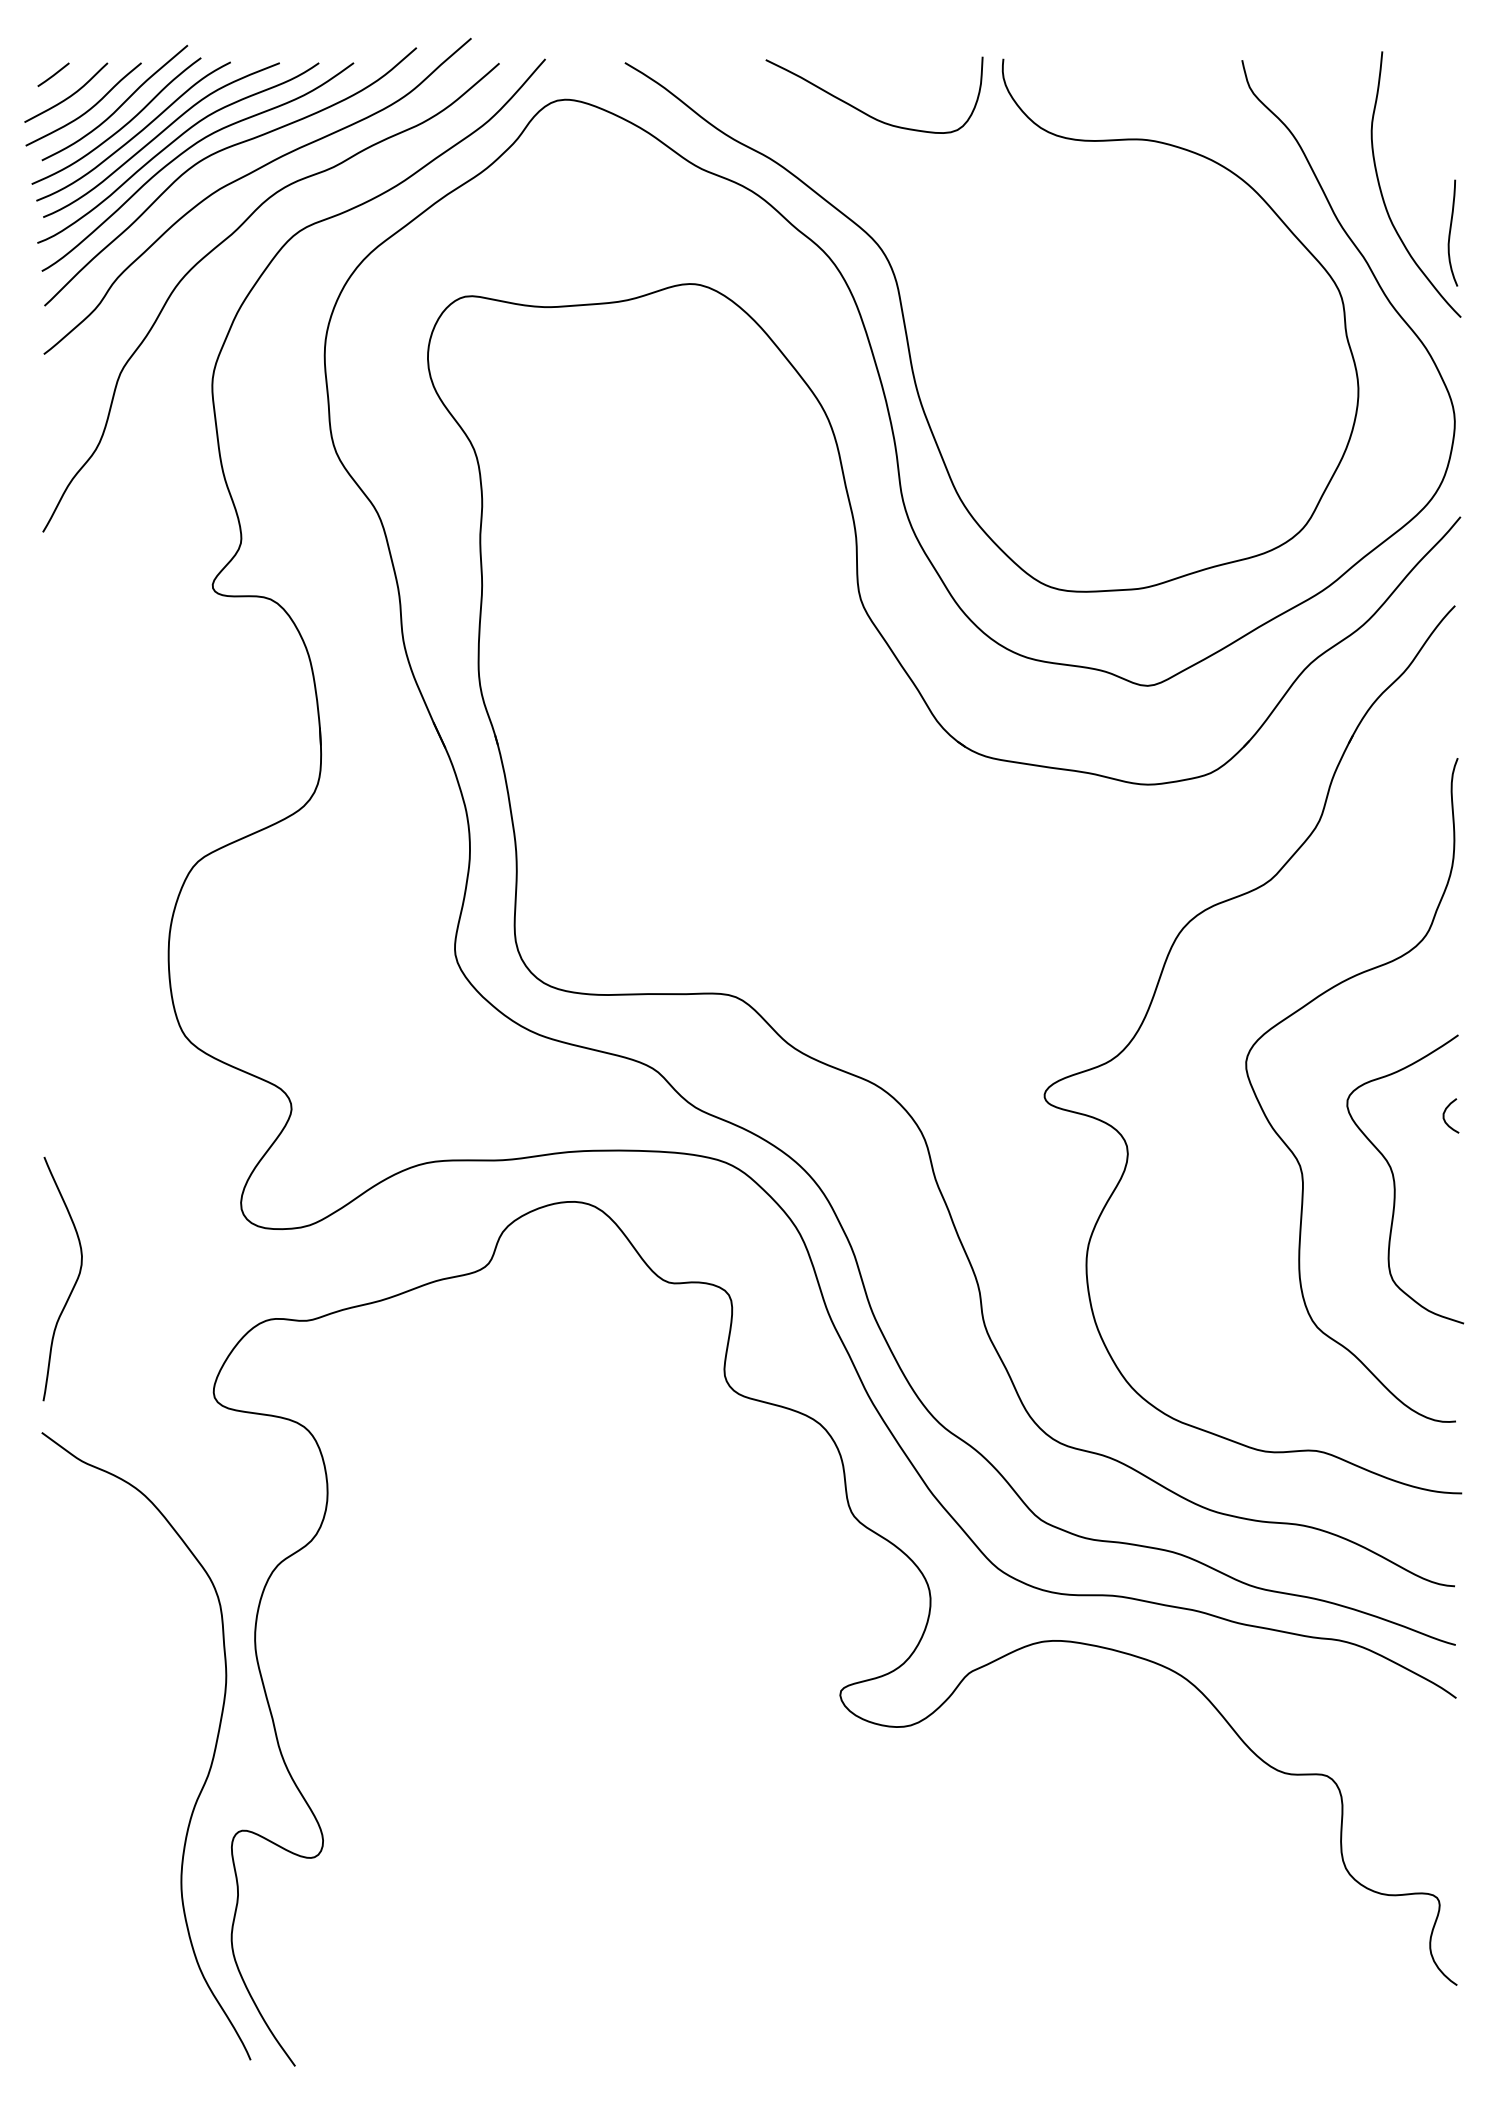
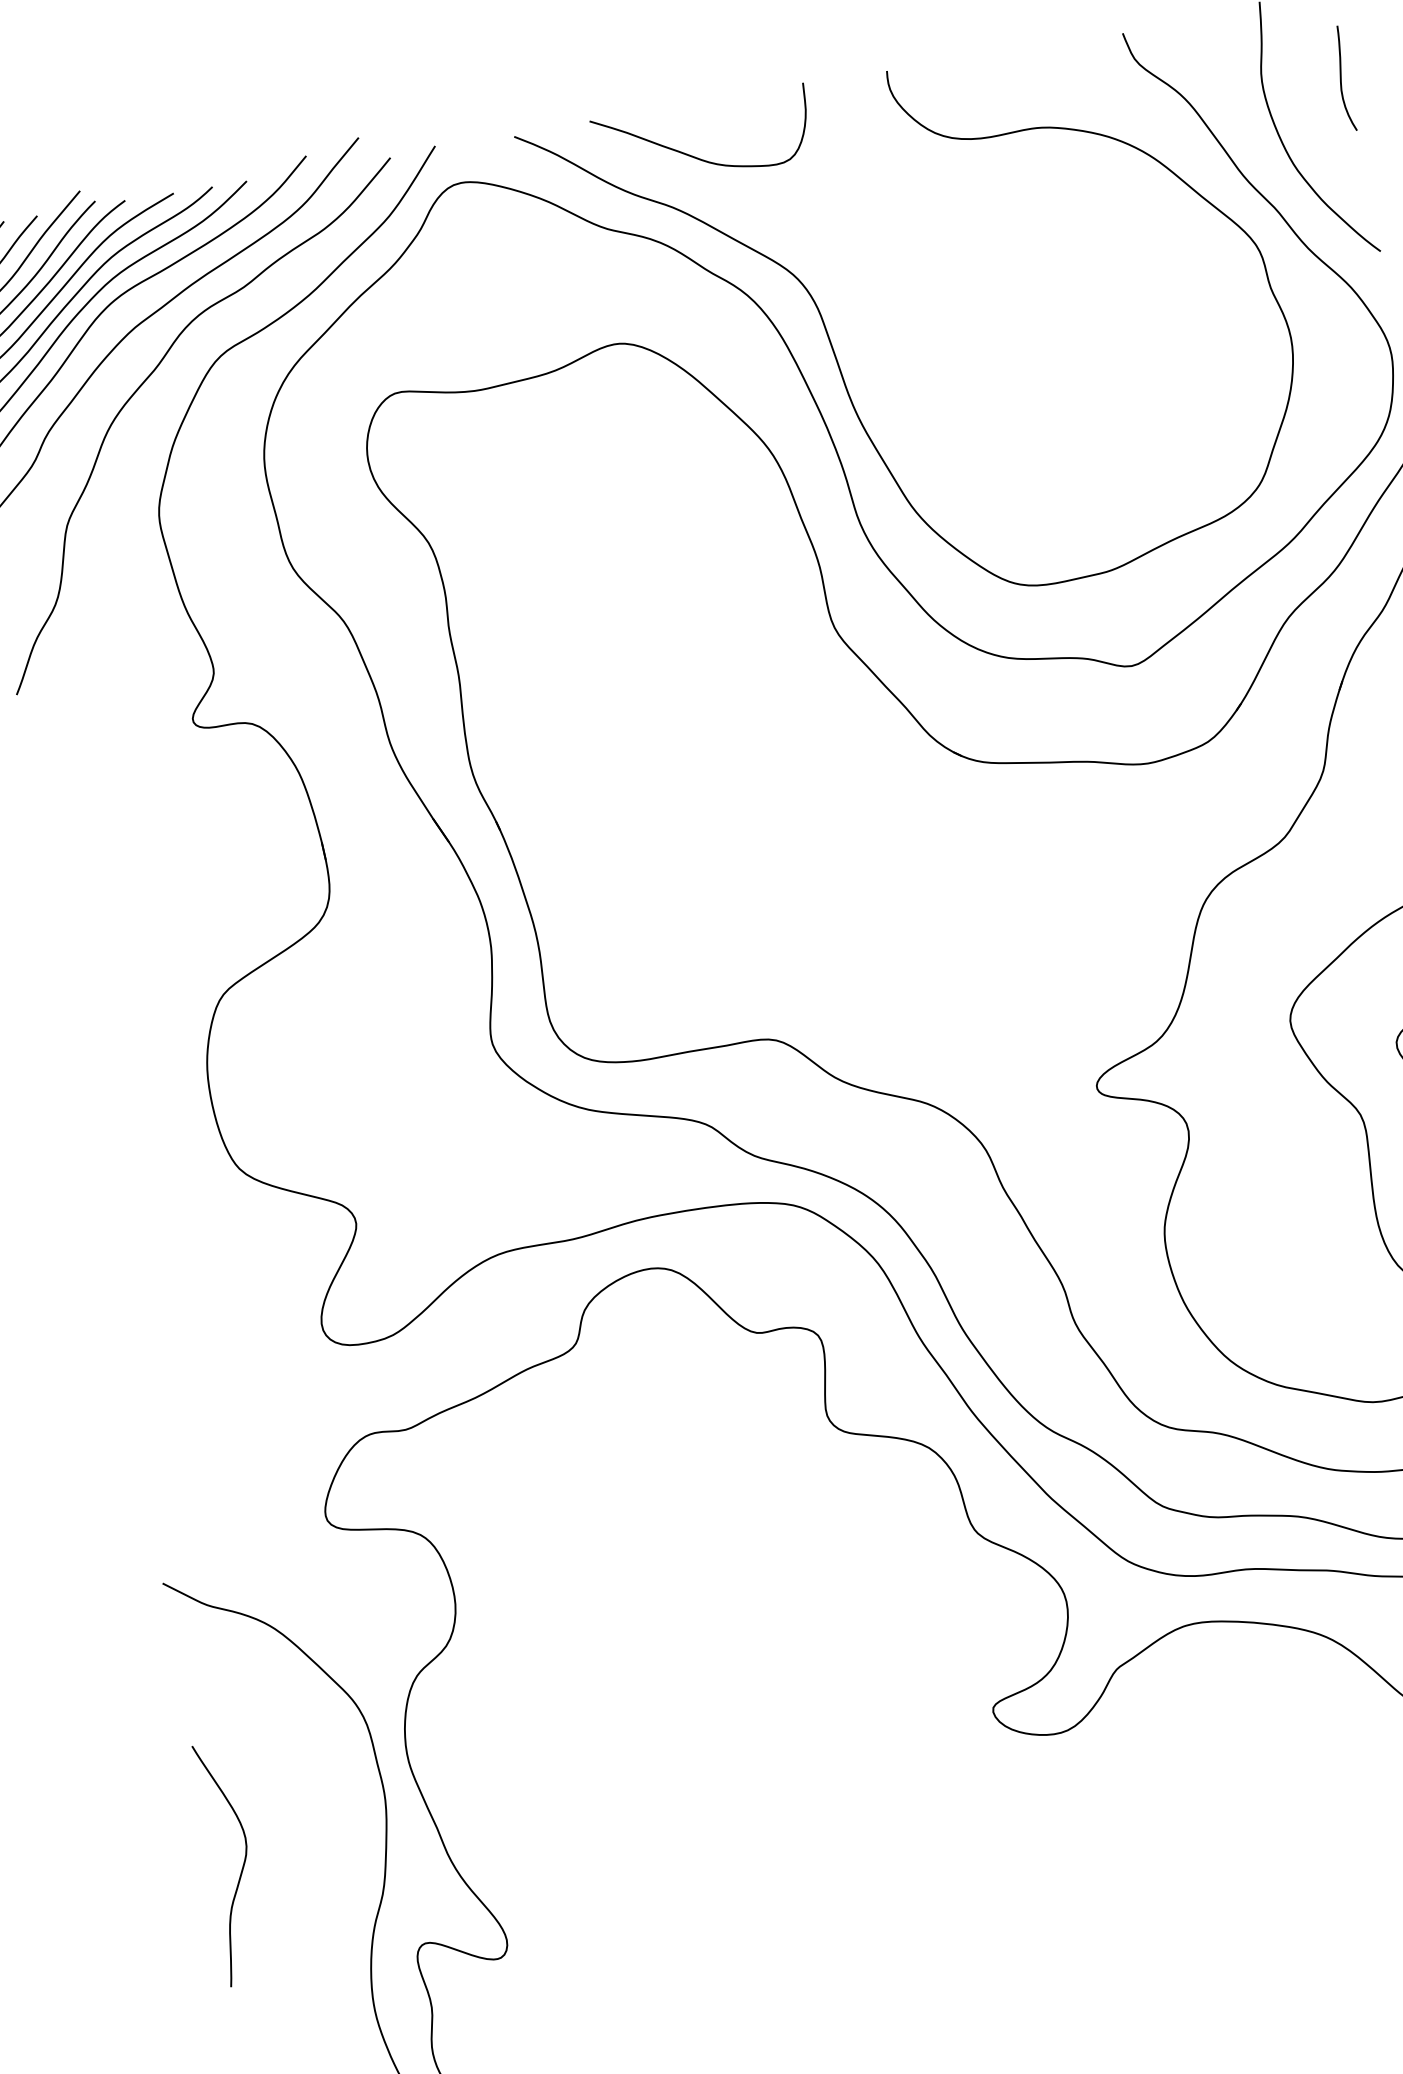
curve: (865, 112) -> (696, 156), moved
curve: (1450, 232) -> (1341, 78), moved
curve: (73, 1285) -> (241, 1868), moved

